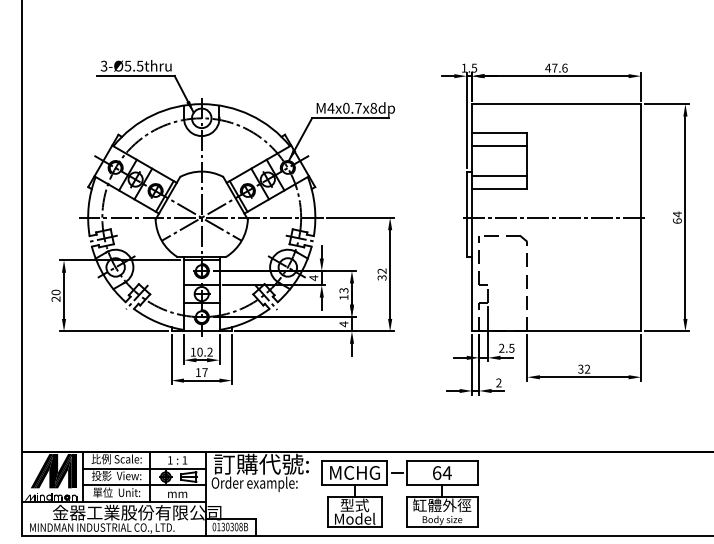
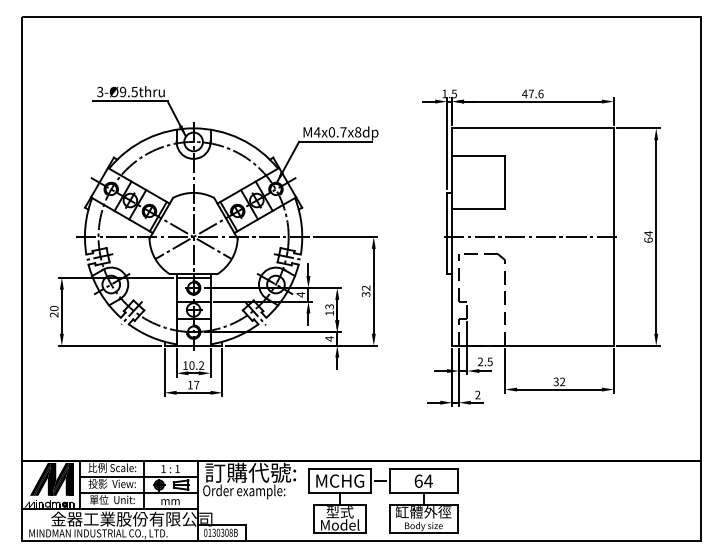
text: (128, 65) -> (123, 91), 3-Ø5.5thru -> 3-Ø9.5thru
line: (499, 146) -> (478, 168), removed
line: (499, 176) -> (478, 197), removed

